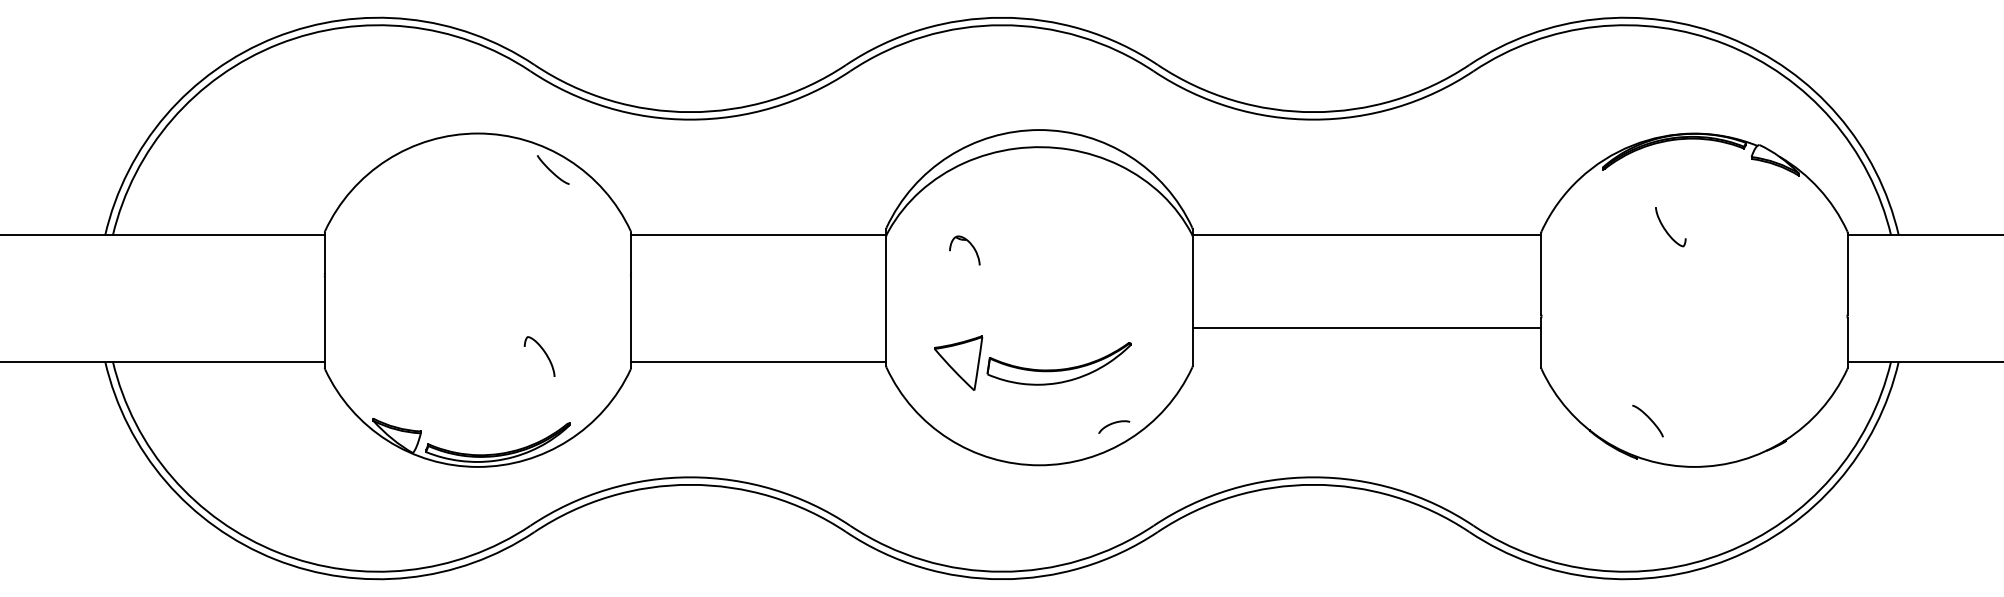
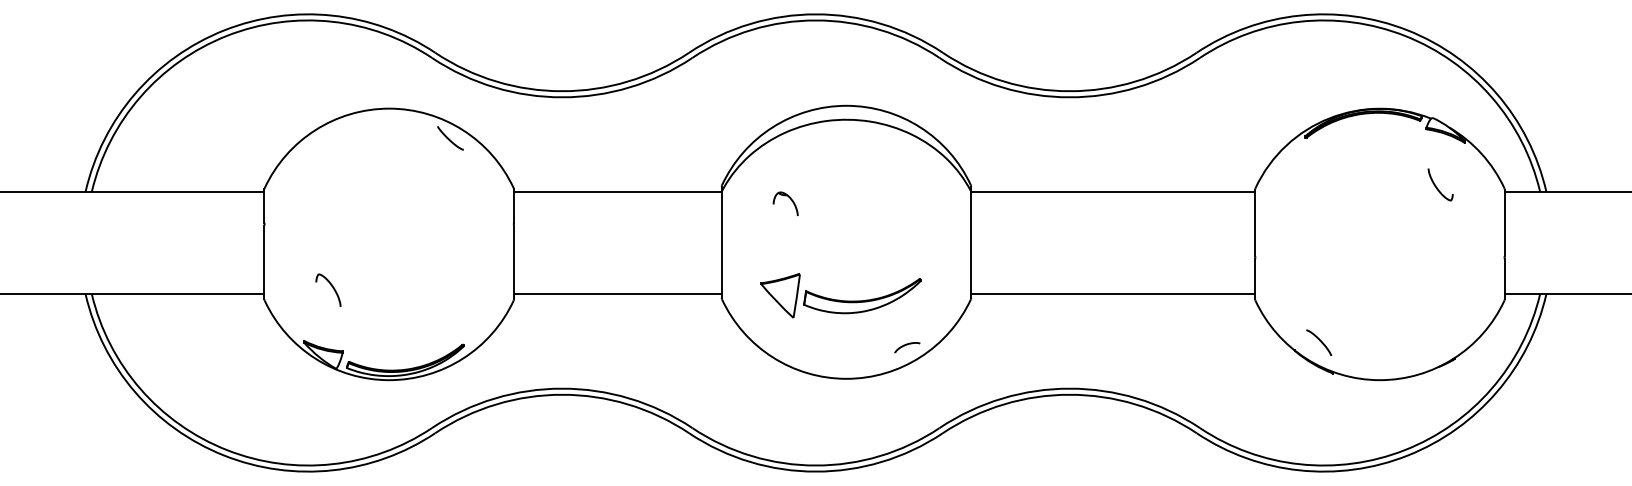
curve: (1665, 227) -> (1436, 185), moved
line: (1367, 328) -> (1113, 294), moved
curve: (544, 354) -> (332, 288), moved
part: (1648, 420) -> (1319, 342), moved

